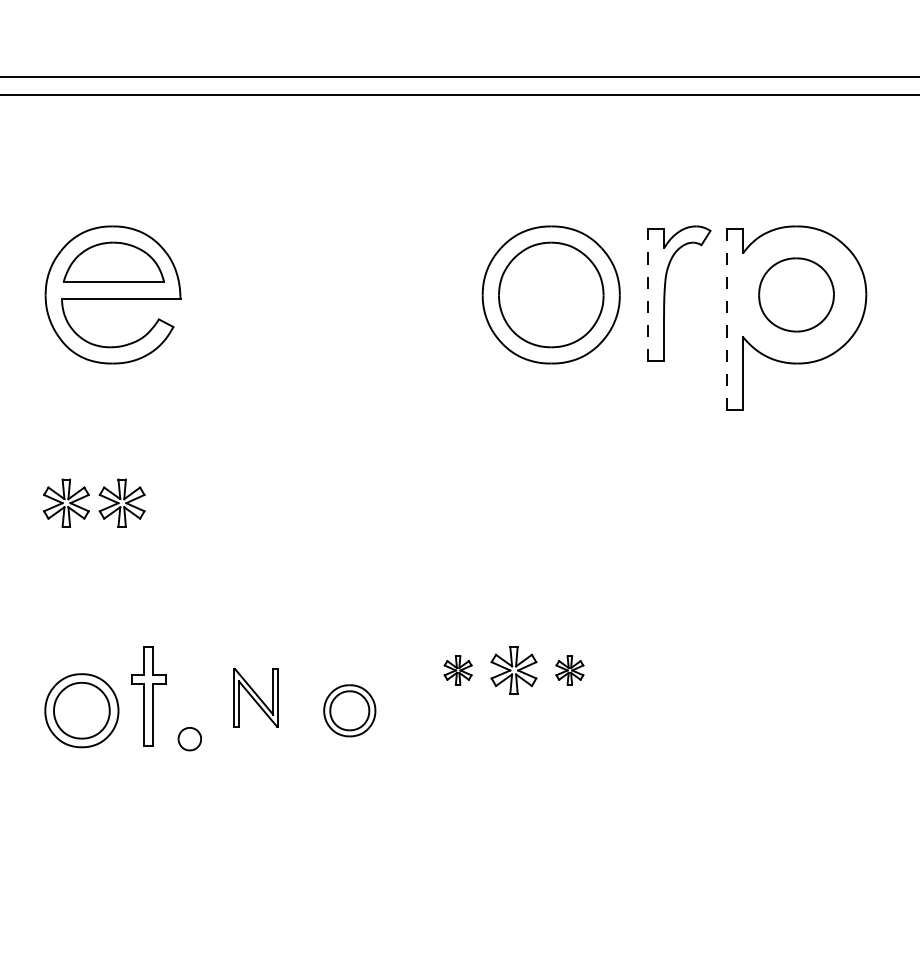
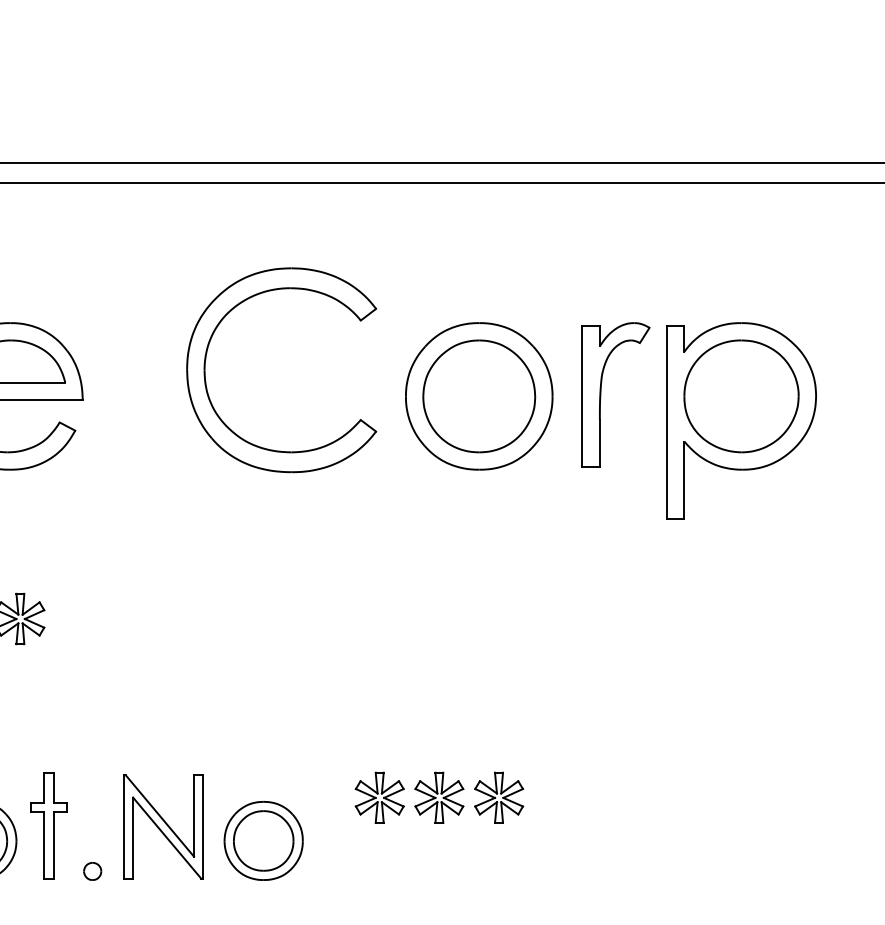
part: (296, 259) -> (206, 358), added
line: (647, 294) -> (582, 395), dashed -> solid
part: (796, 294) -> (741, 395), size x1.43
line: (726, 319) -> (666, 422), dashed -> solid
part: (457, 670) -> (378, 797), size x1.67
part: (569, 670) -> (498, 797), size x1.67
part: (255, 697) -> (162, 826), size x1.67
part: (349, 710) -> (263, 840), size x1.43
part: (189, 739) -> (92, 871), size x0.71

